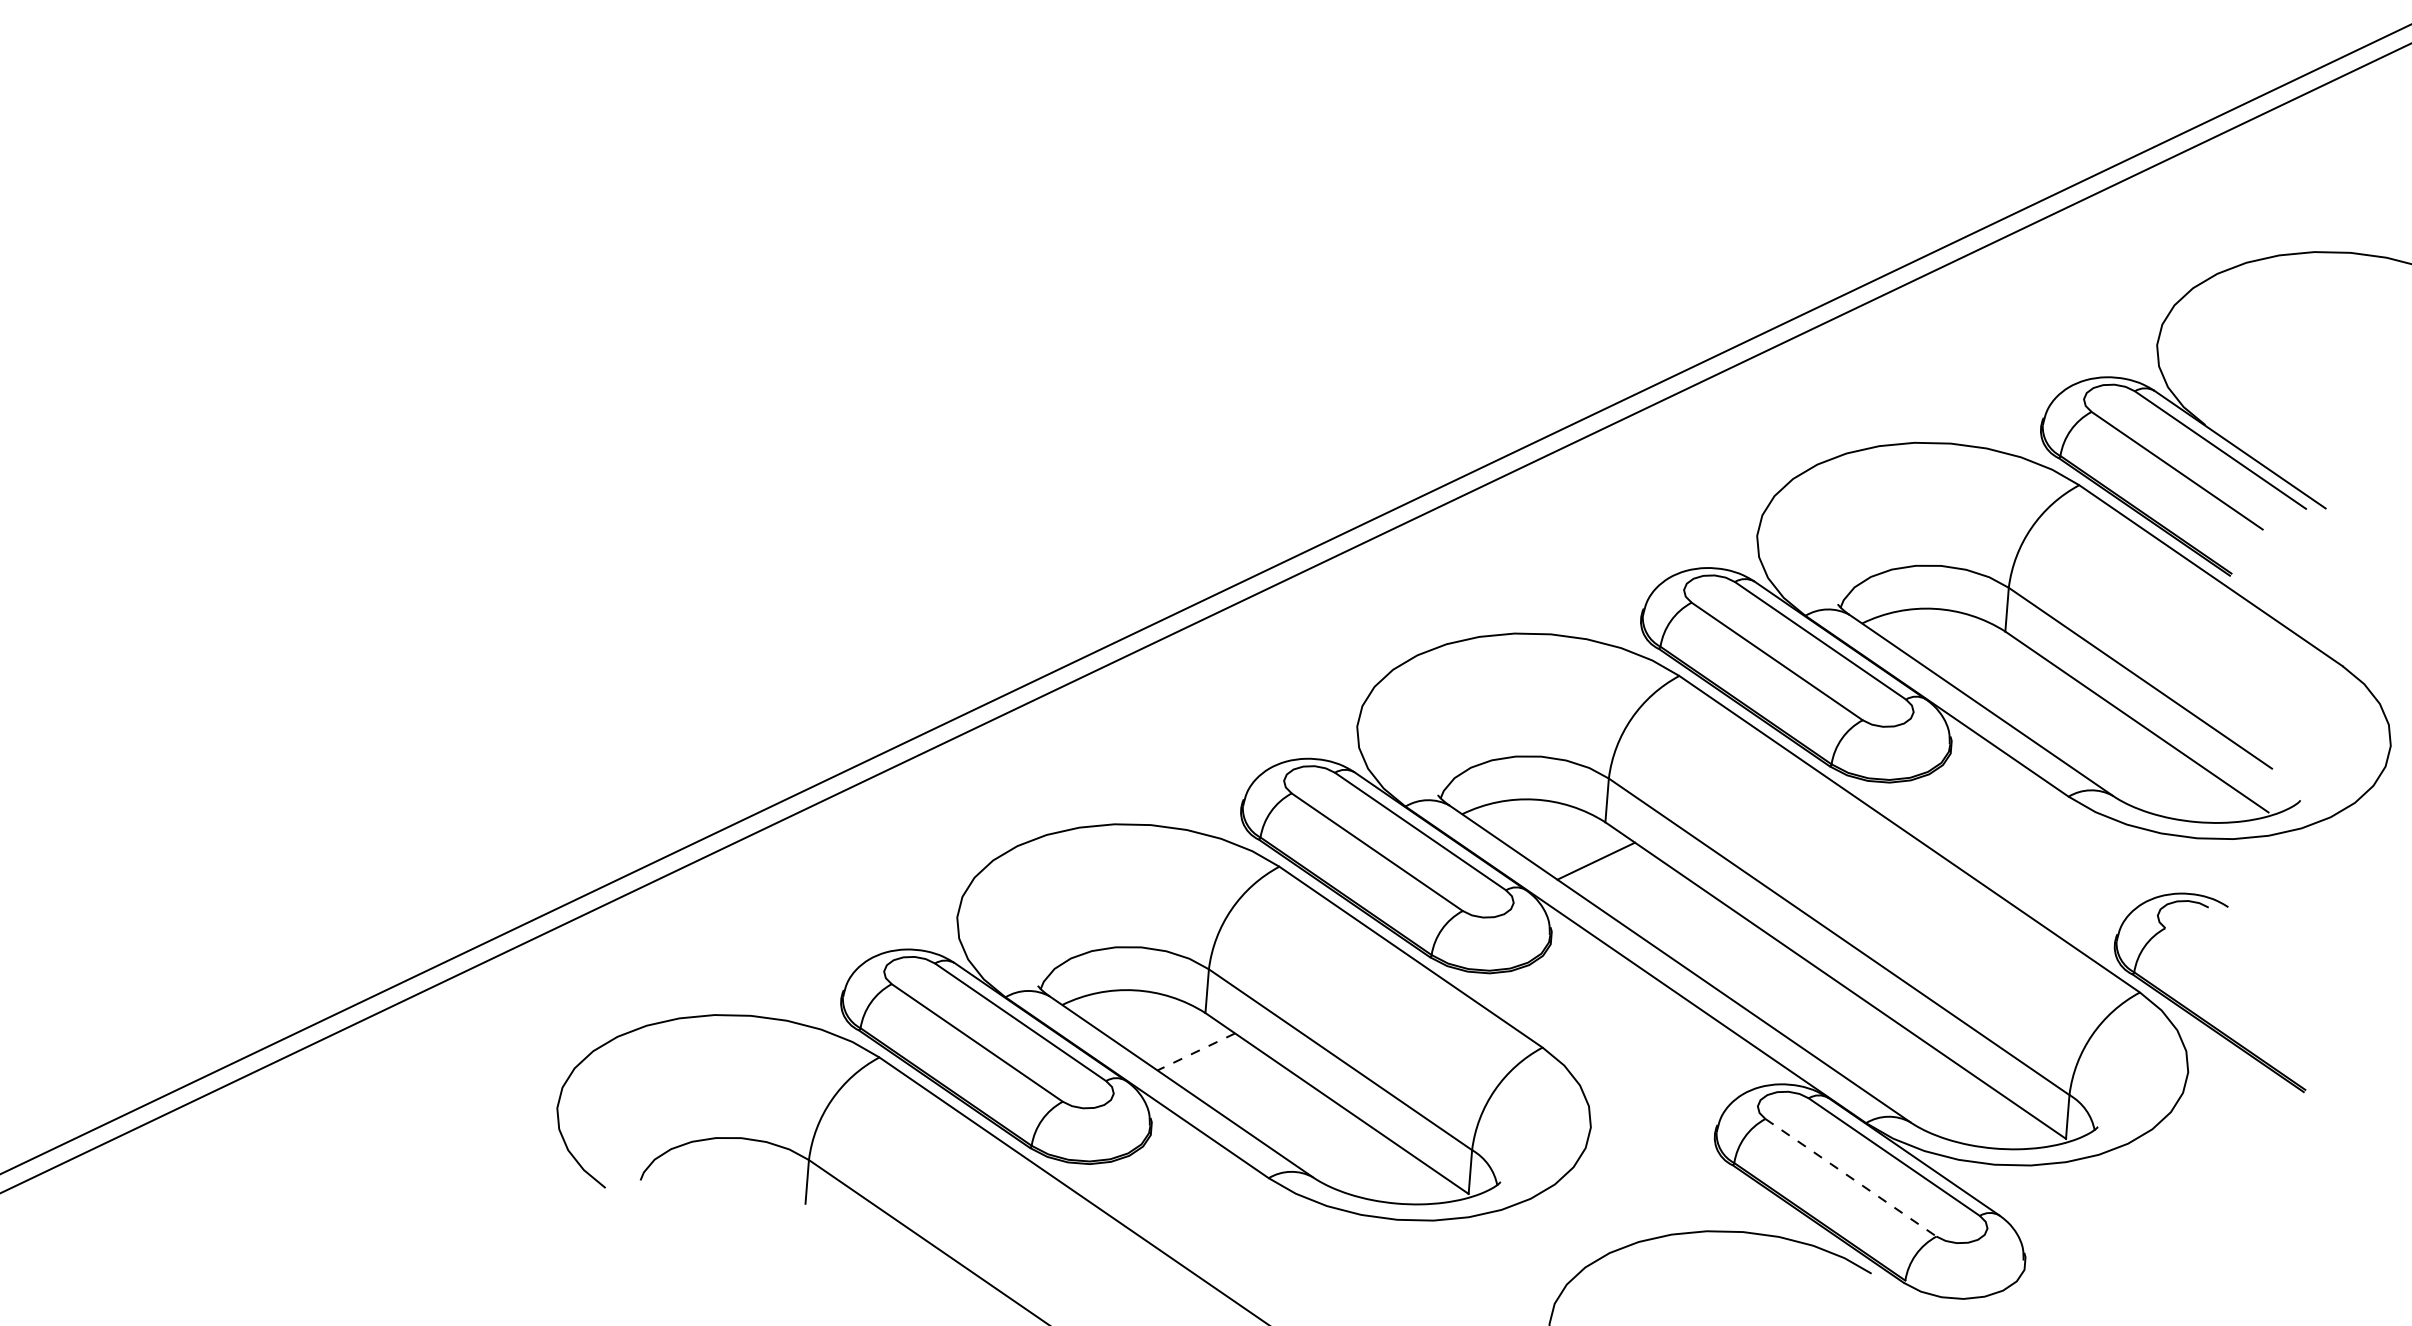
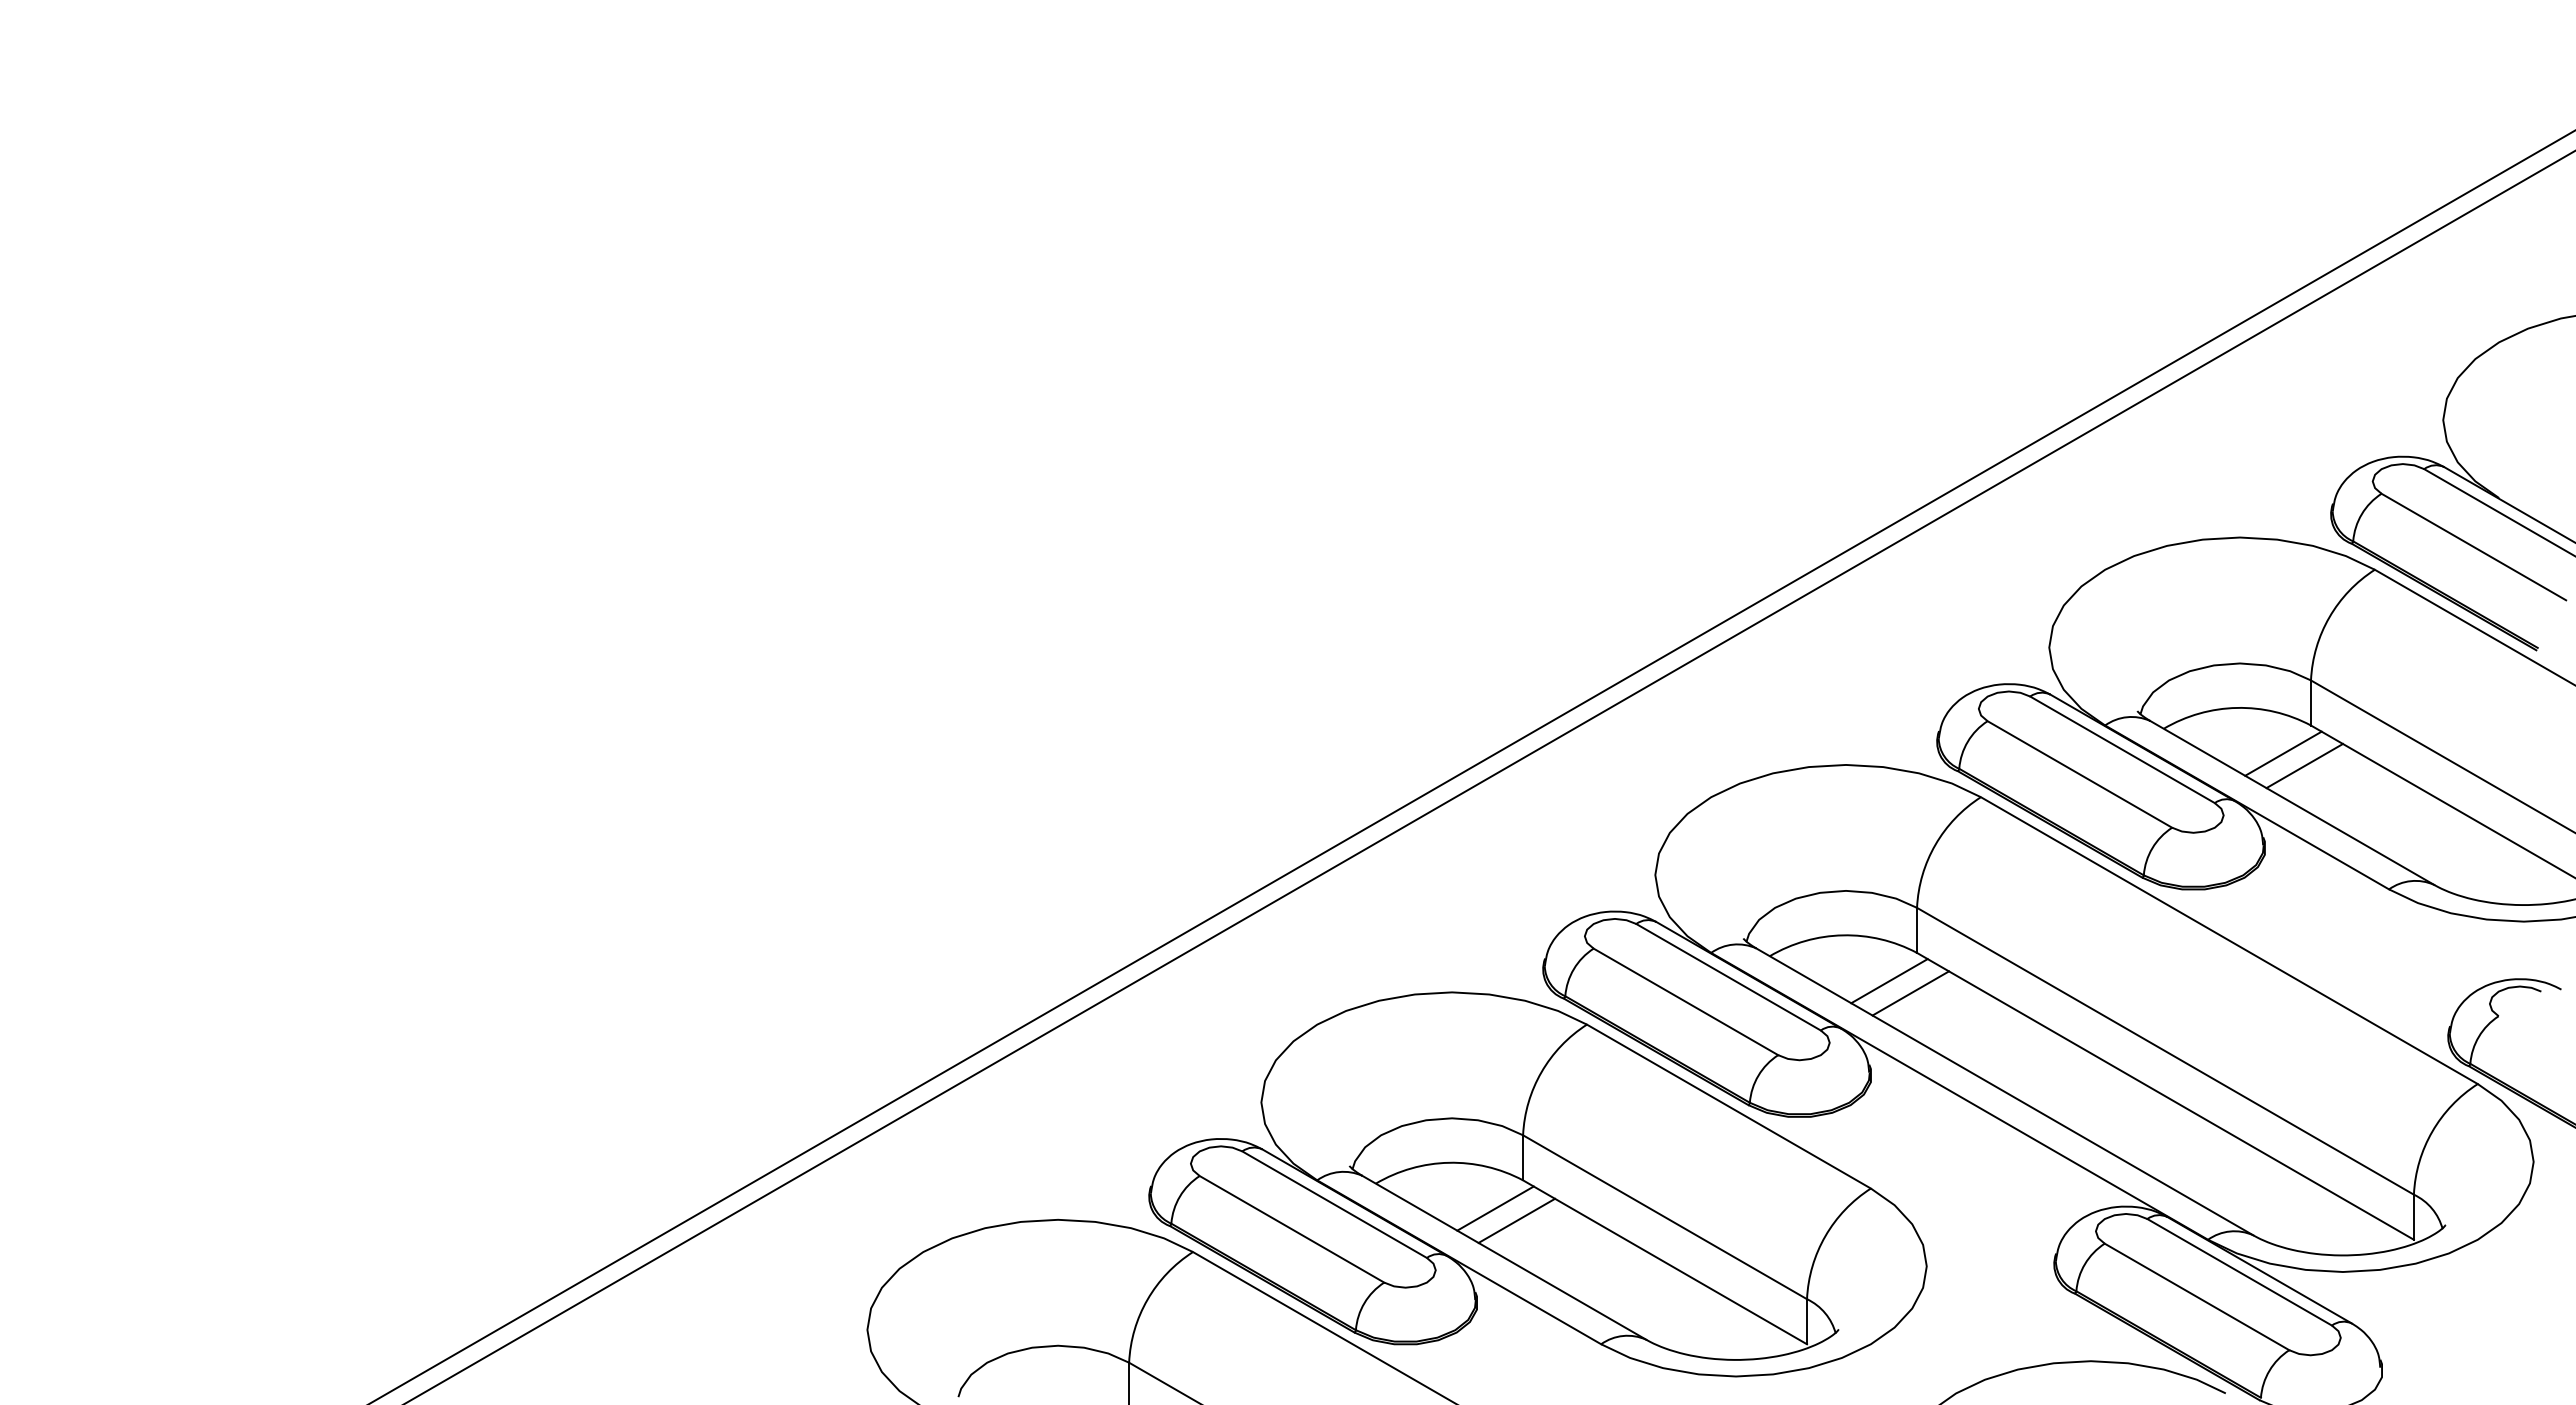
line: (1976, 656) -> (2283, 753), added
line: (1995, 669) -> (2304, 765), added
line: (1576, 847) -> (1889, 981), added
line: (1176, 1038) -> (1495, 1208), added
line: (1195, 1052) -> (1516, 1221), dashed -> solid
line: (1851, 1177) -> (2197, 1296), dashed -> solid

